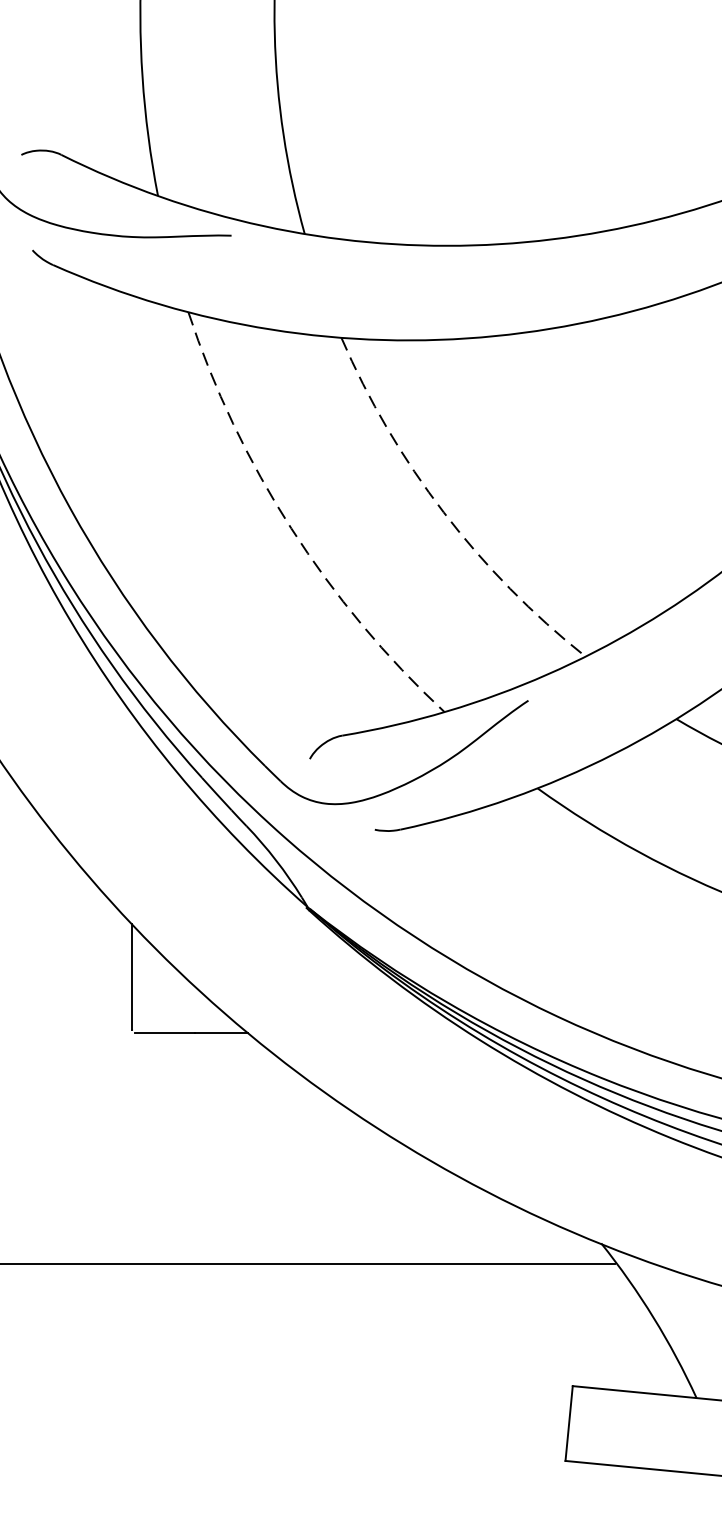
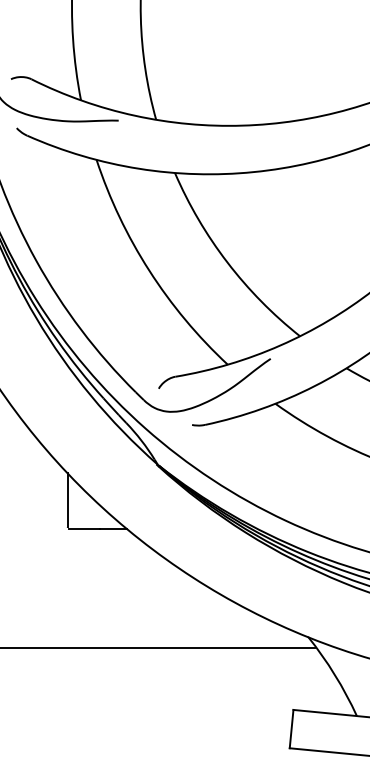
arc: (443, 512) -> (227, 262), dashed -> solid
arc: (291, 528) -> (149, 270), dashed -> solid

